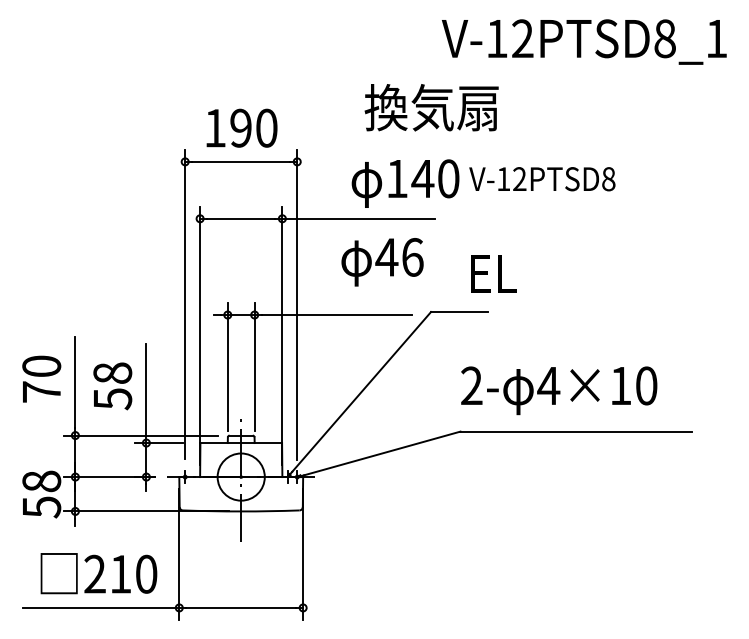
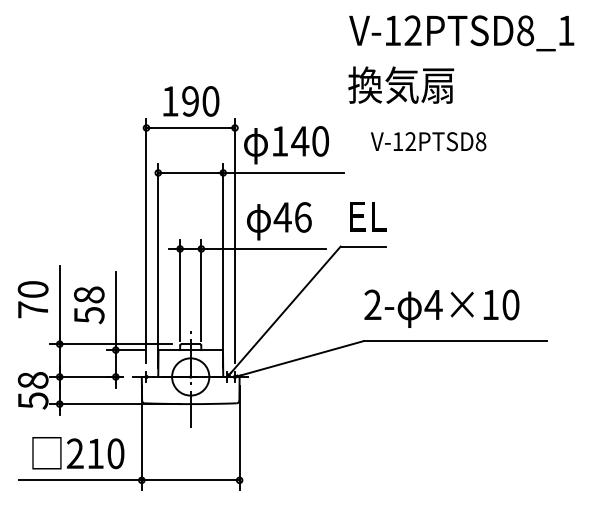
text: (432, 106) -> (401, 84), moved
text: (405, 184) -> (286, 145), moved
text: (382, 262) -> (279, 221), moved
text: (494, 273) -> (368, 216), moved

